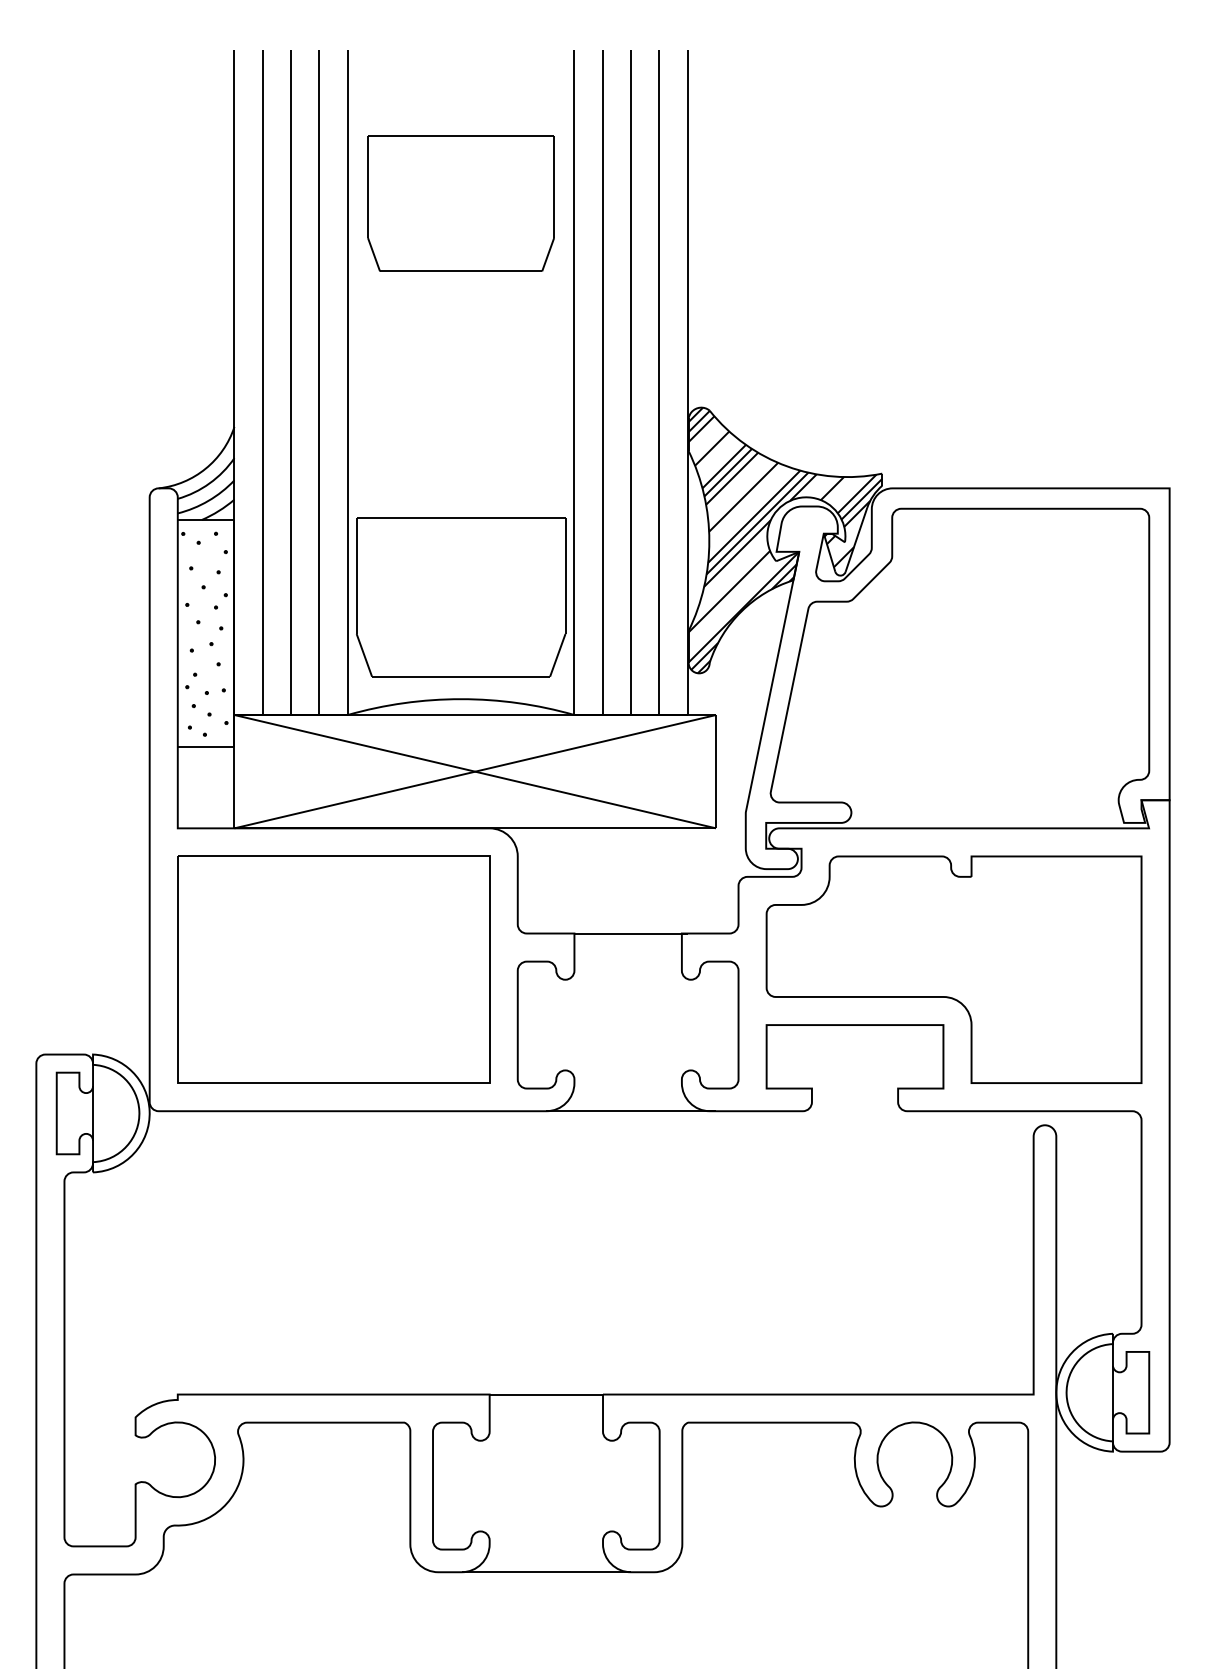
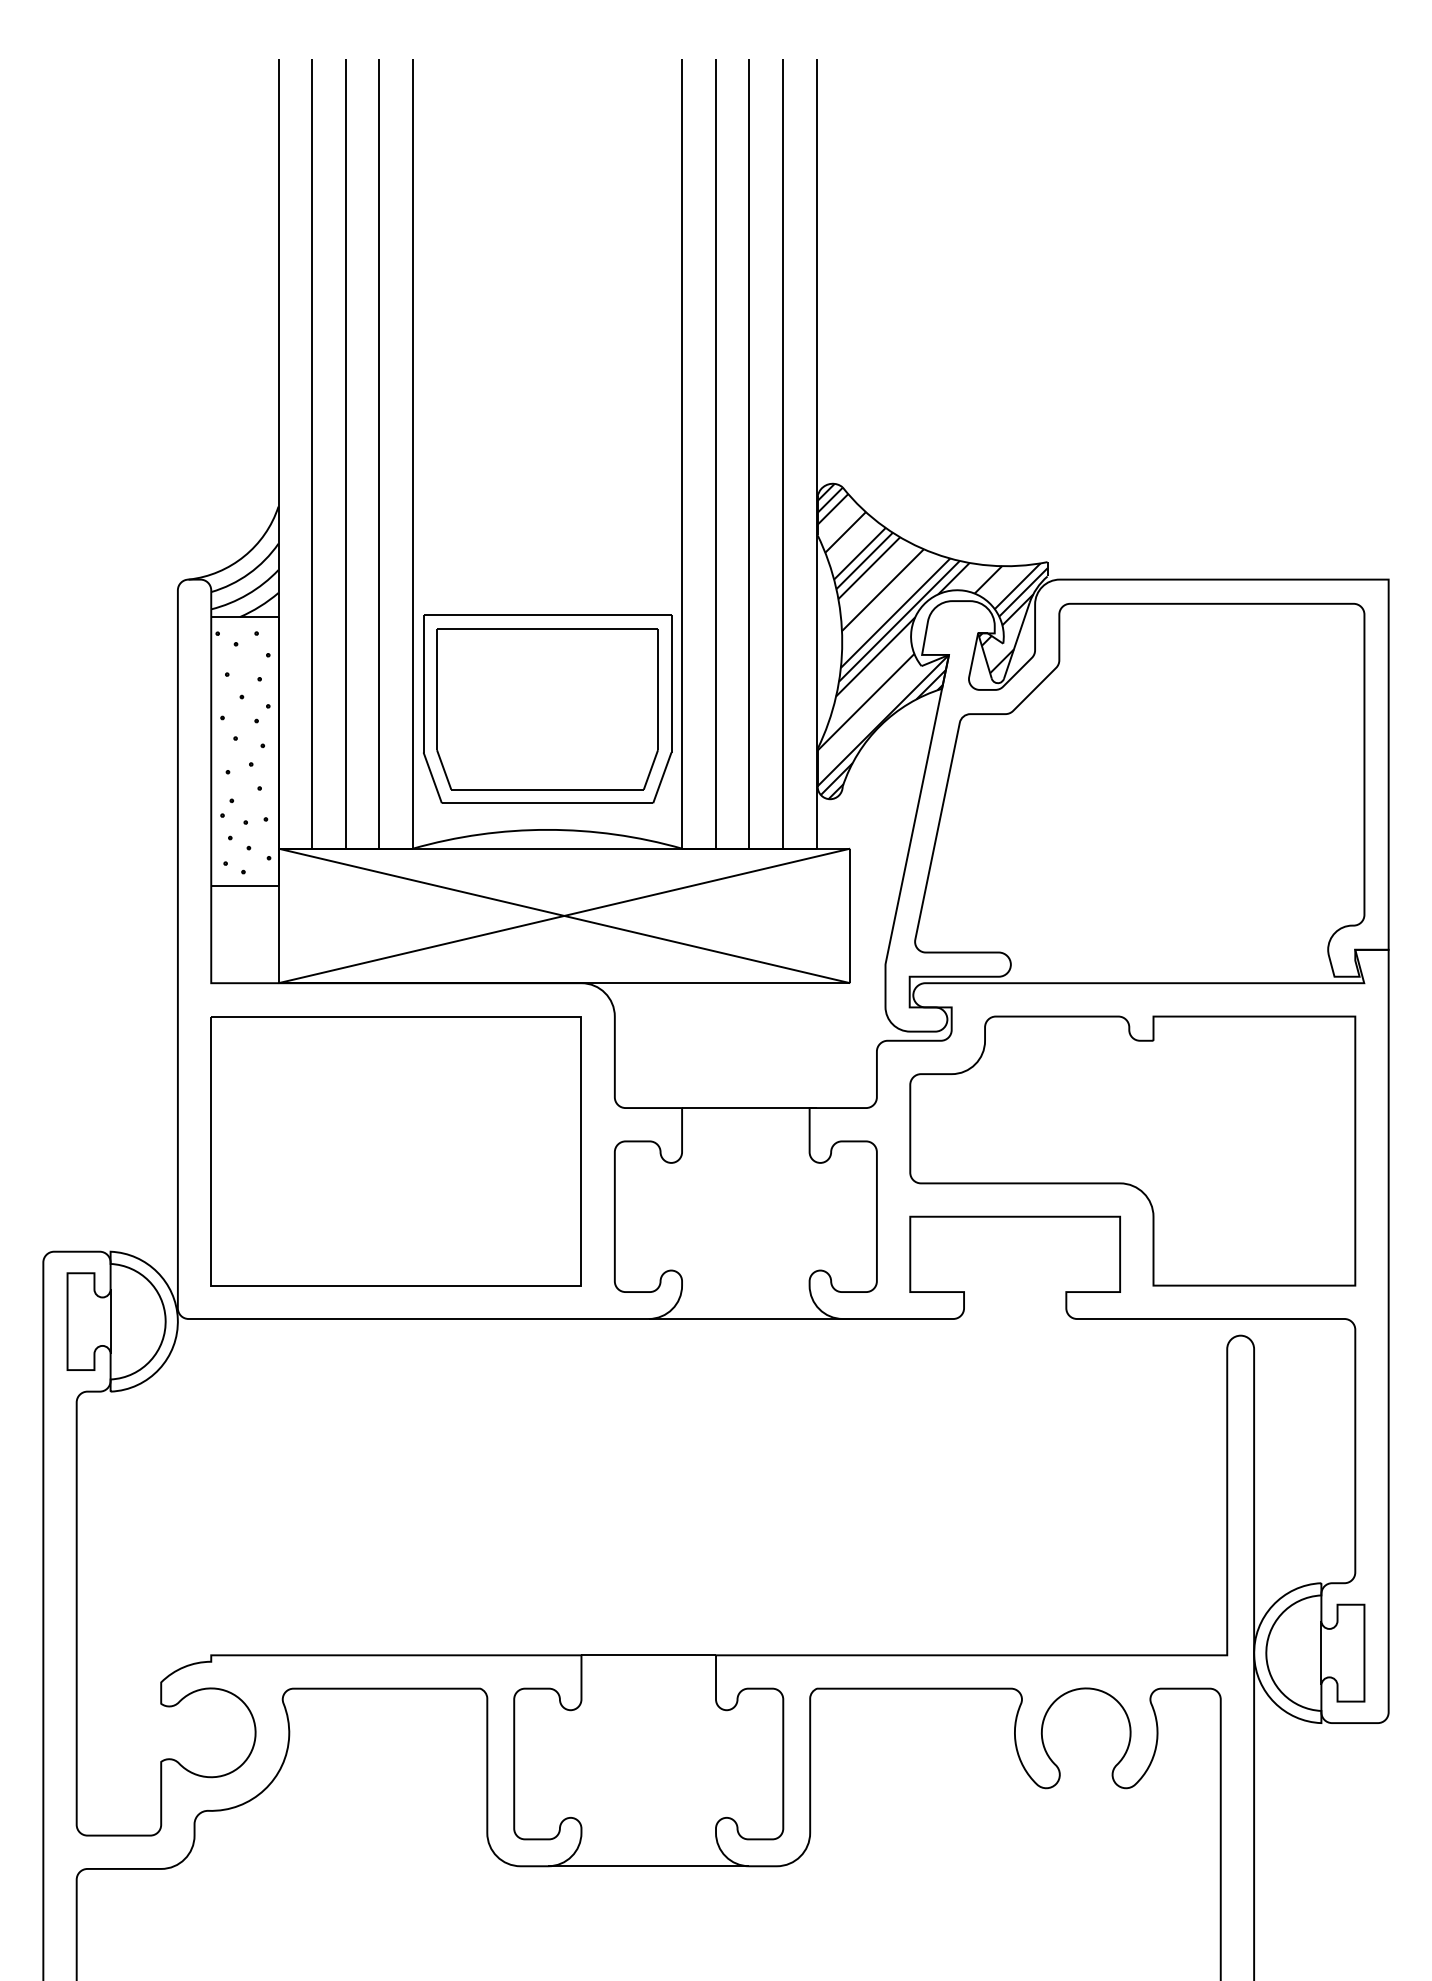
part: (460, 203) -> (546, 709), moved

